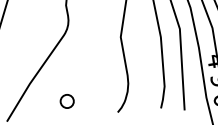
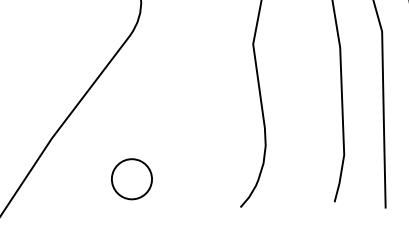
circle: (66, 101) -> (130, 179), size x1.4

